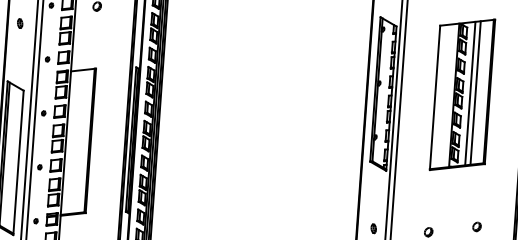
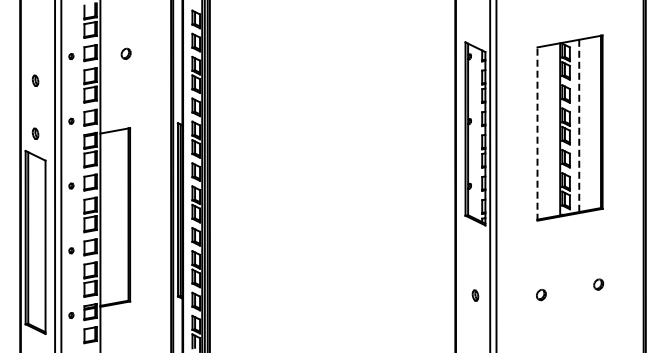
part: (16, 67) -> (35, 133), added
line: (475, 92) -> (585, 124), removed
line: (470, 94) -> (579, 126), solid -> dashed
line: (435, 98) -> (537, 134), solid -> dashed

